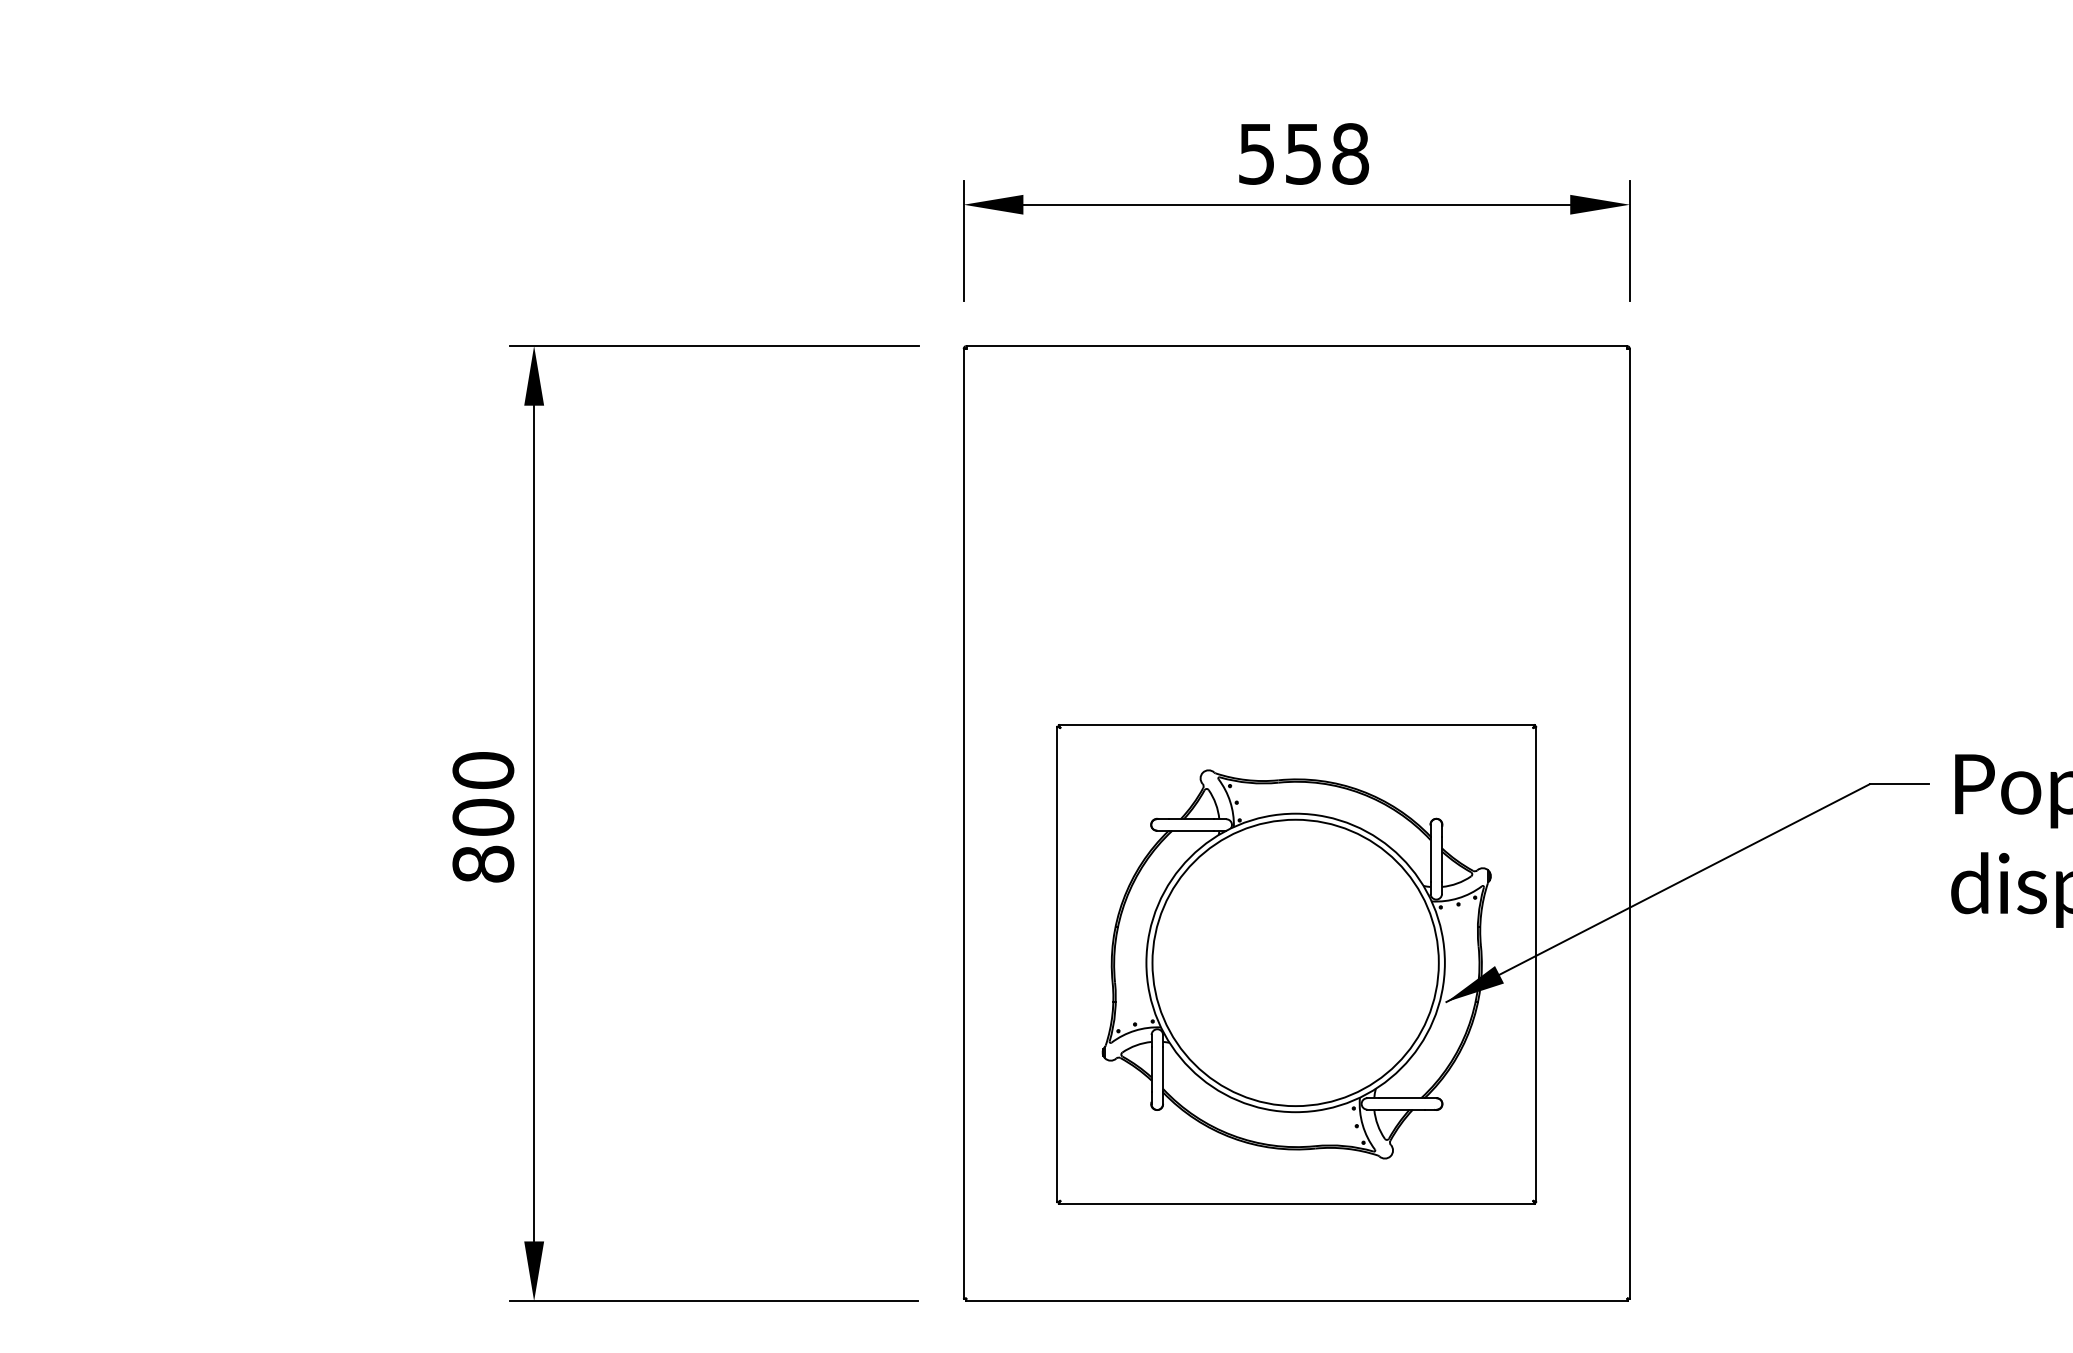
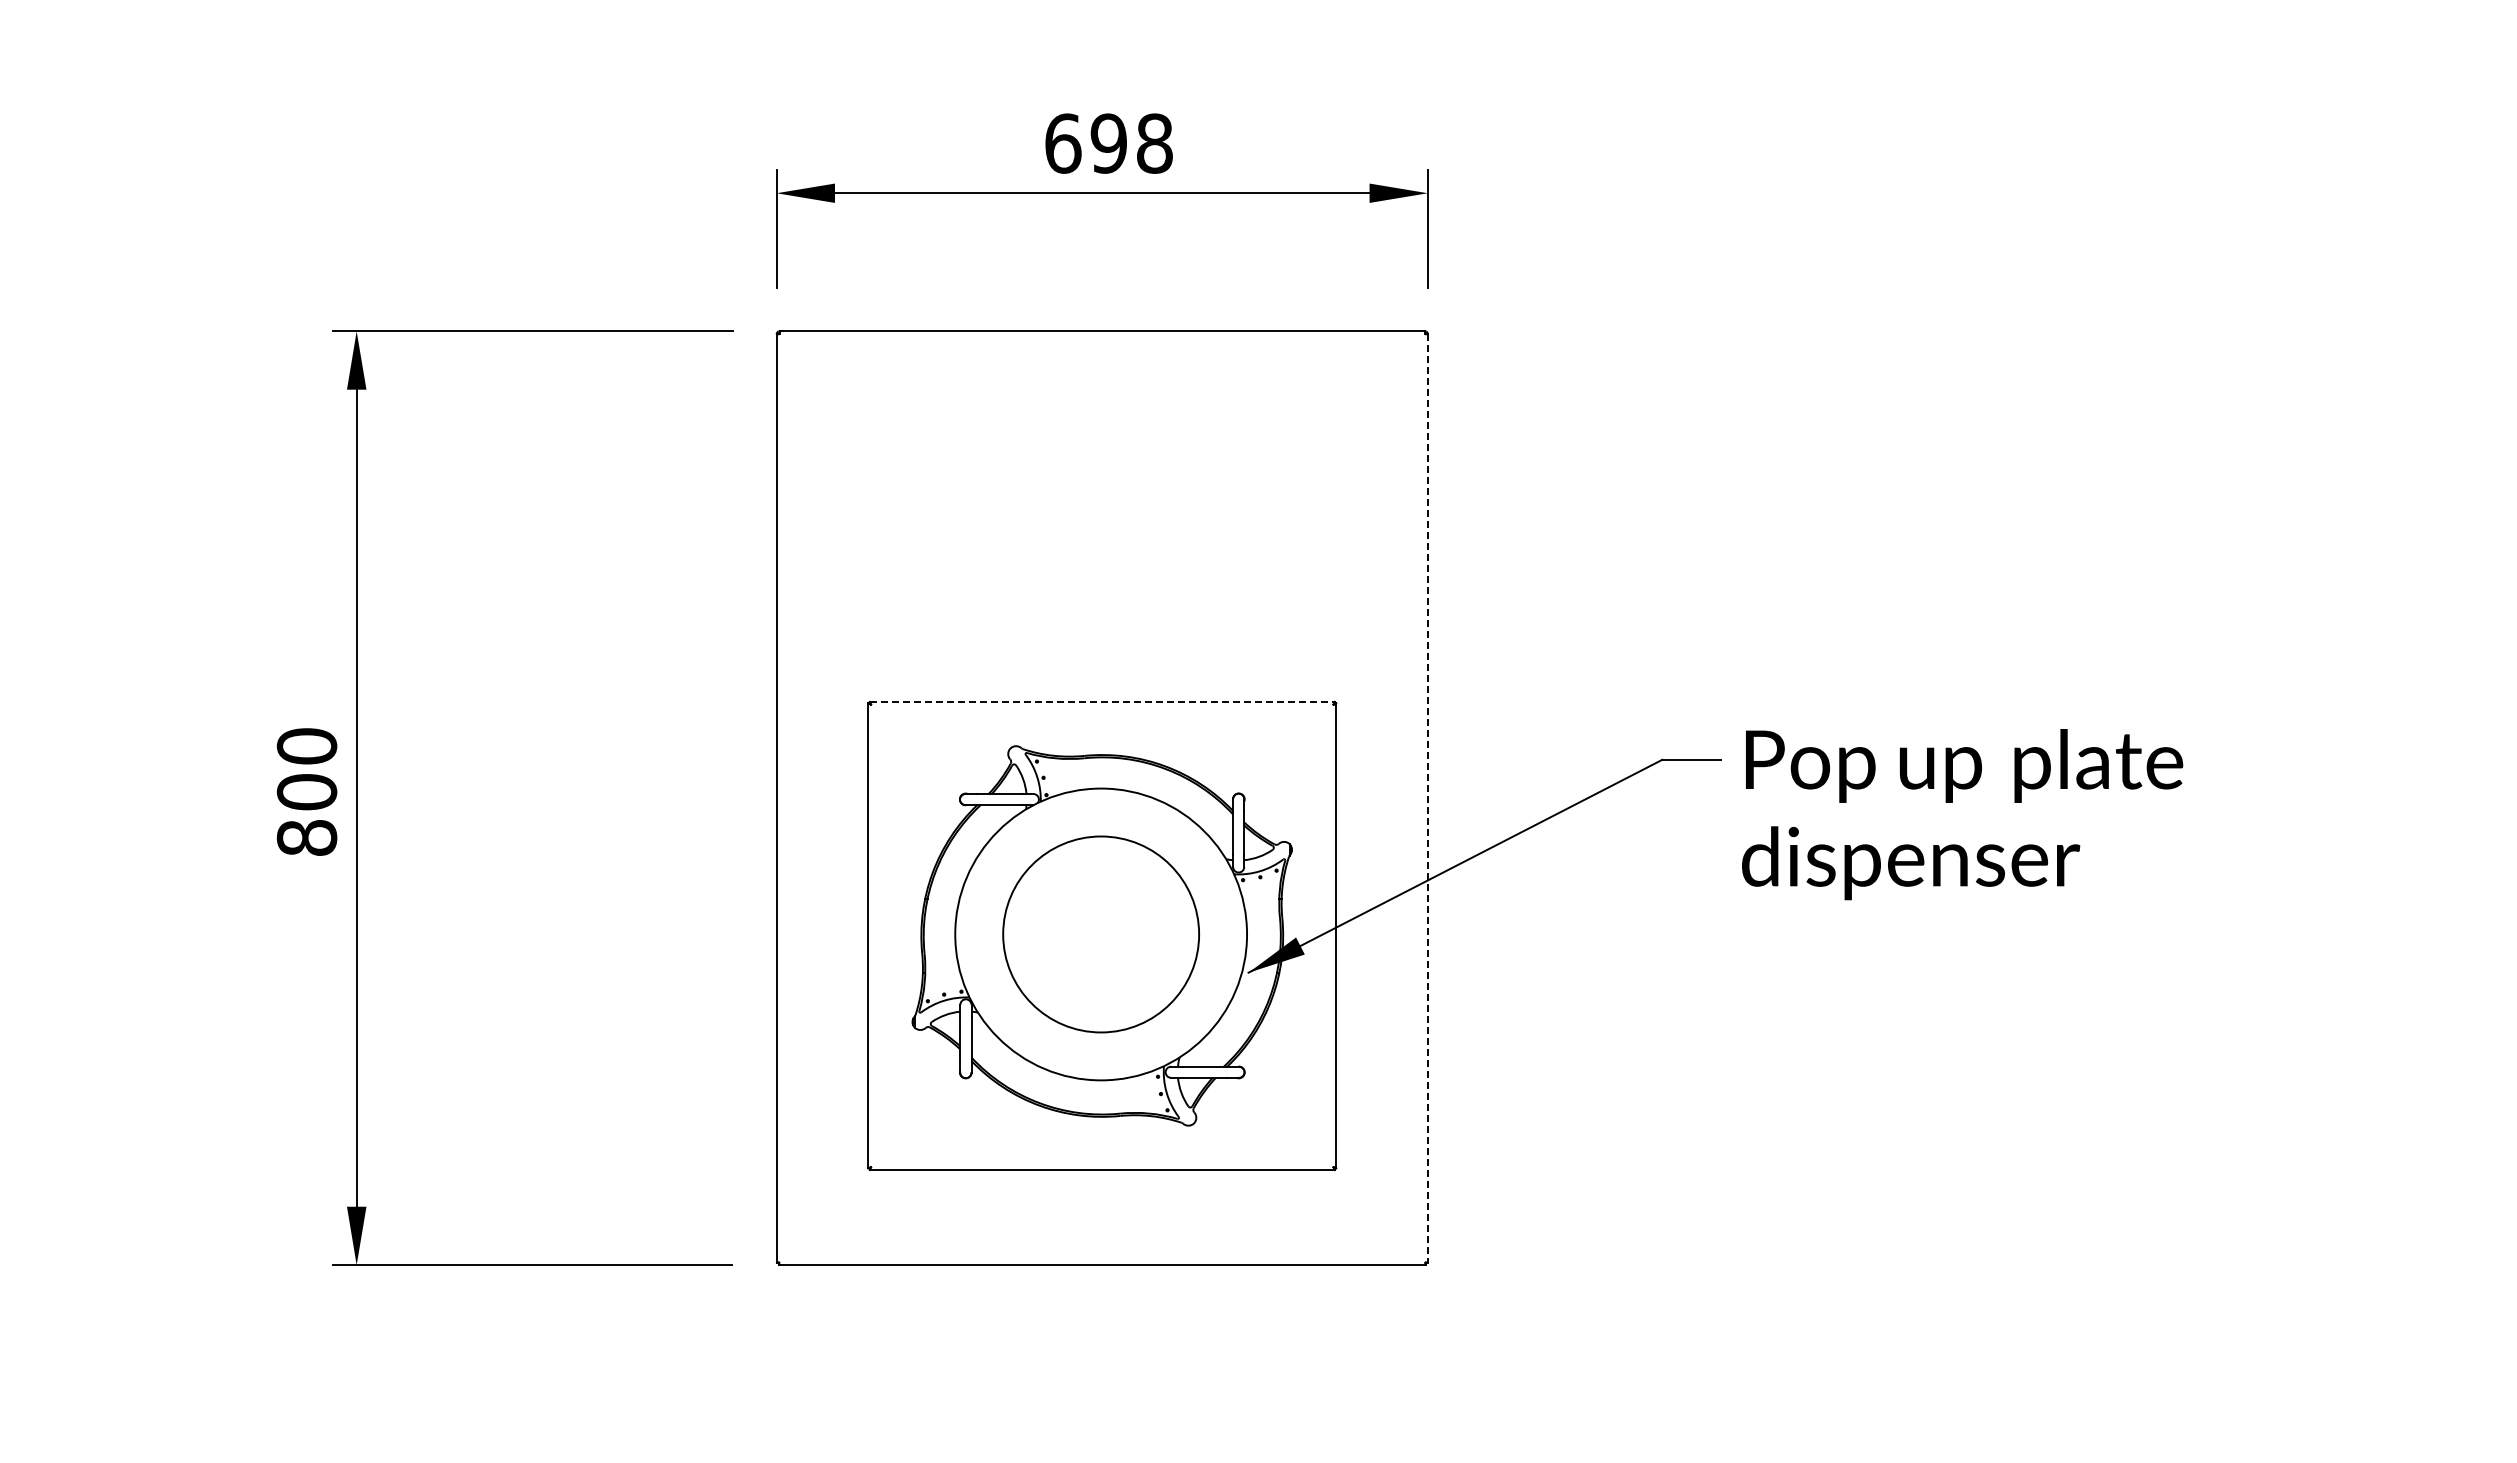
text: (1279, 153) -> (1085, 143), 558 -> 698
line: (1297, 724) -> (1102, 701), solid -> dashed
line: (1629, 824) -> (1427, 799), solid -> dashed
circle: (1296, 962) -> (1101, 934), size x0.7

